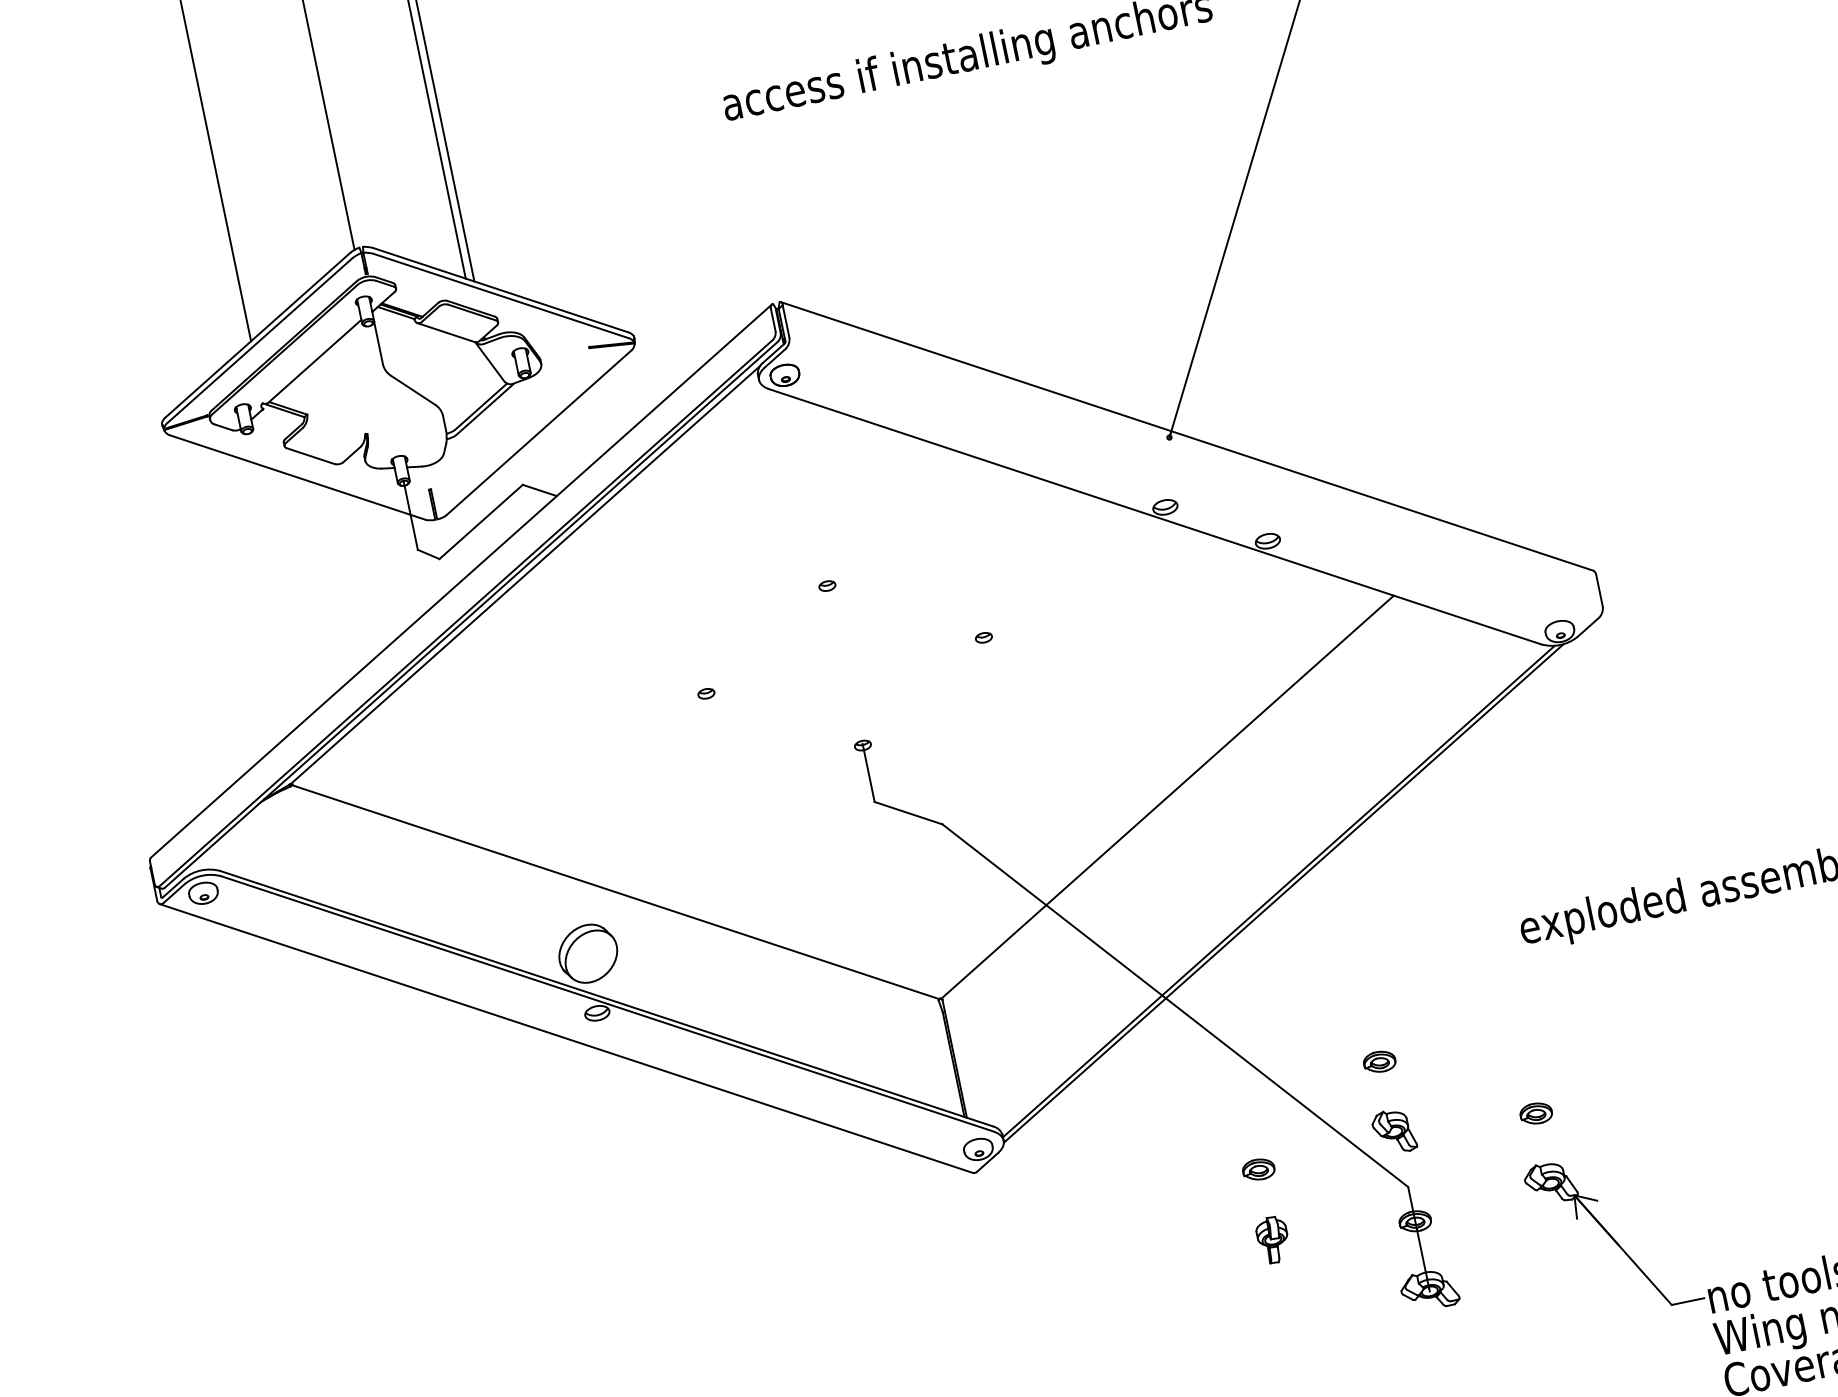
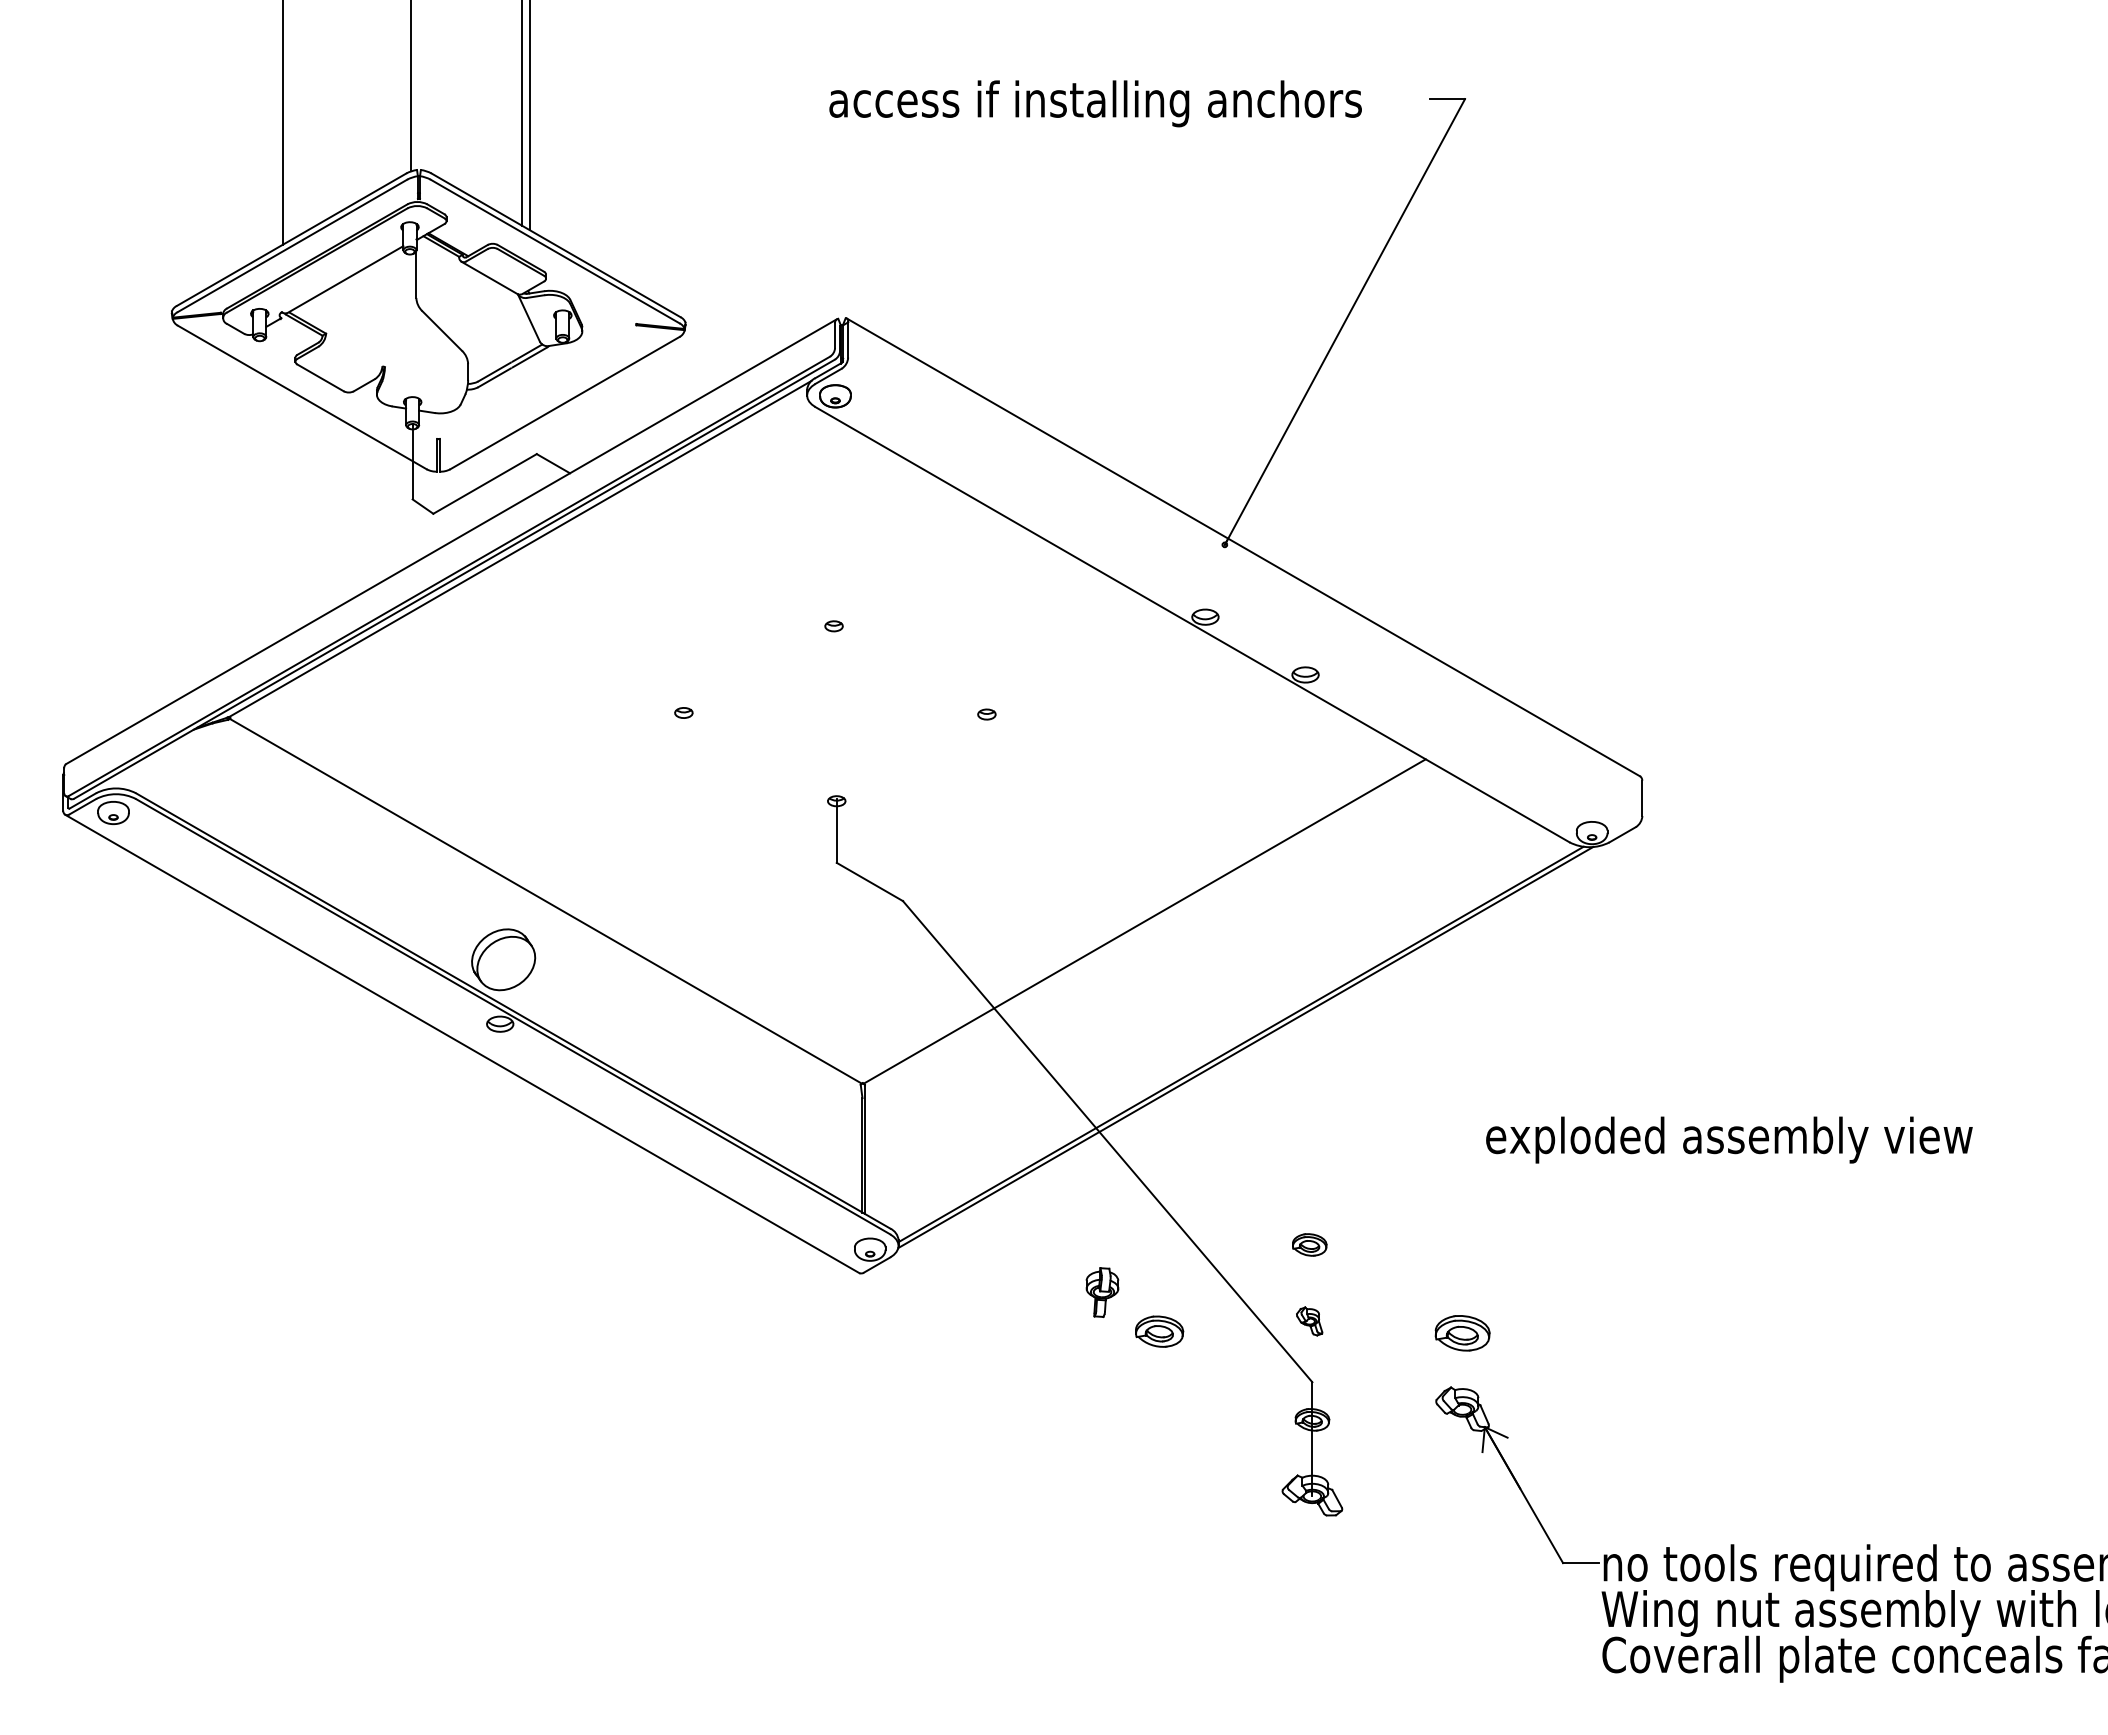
part: (1536, 1113) -> (1462, 1332), size x1.6
part: (1394, 1131) -> (1309, 1321), size x0.6
part: (1258, 1169) -> (1159, 1331), size x1.4
part: (1273, 1239) -> (1102, 1292), moved

